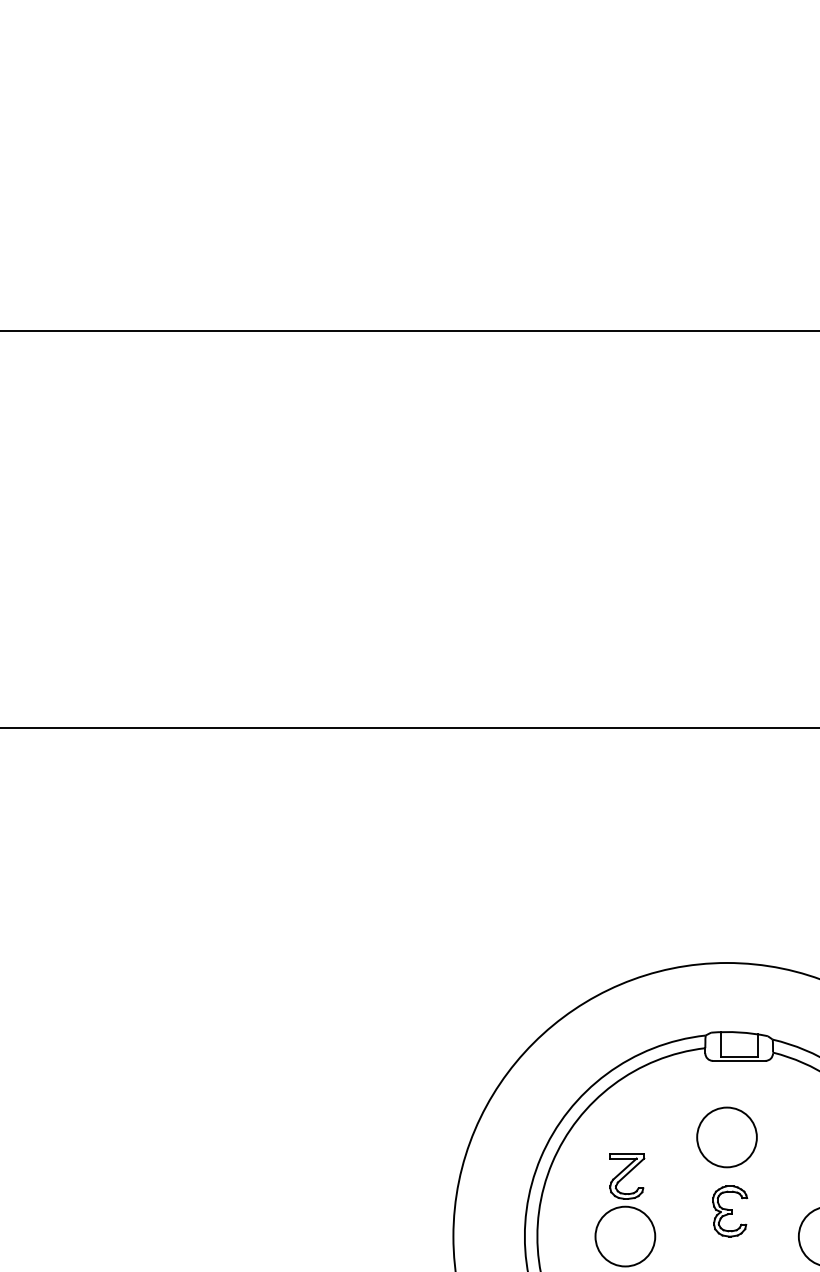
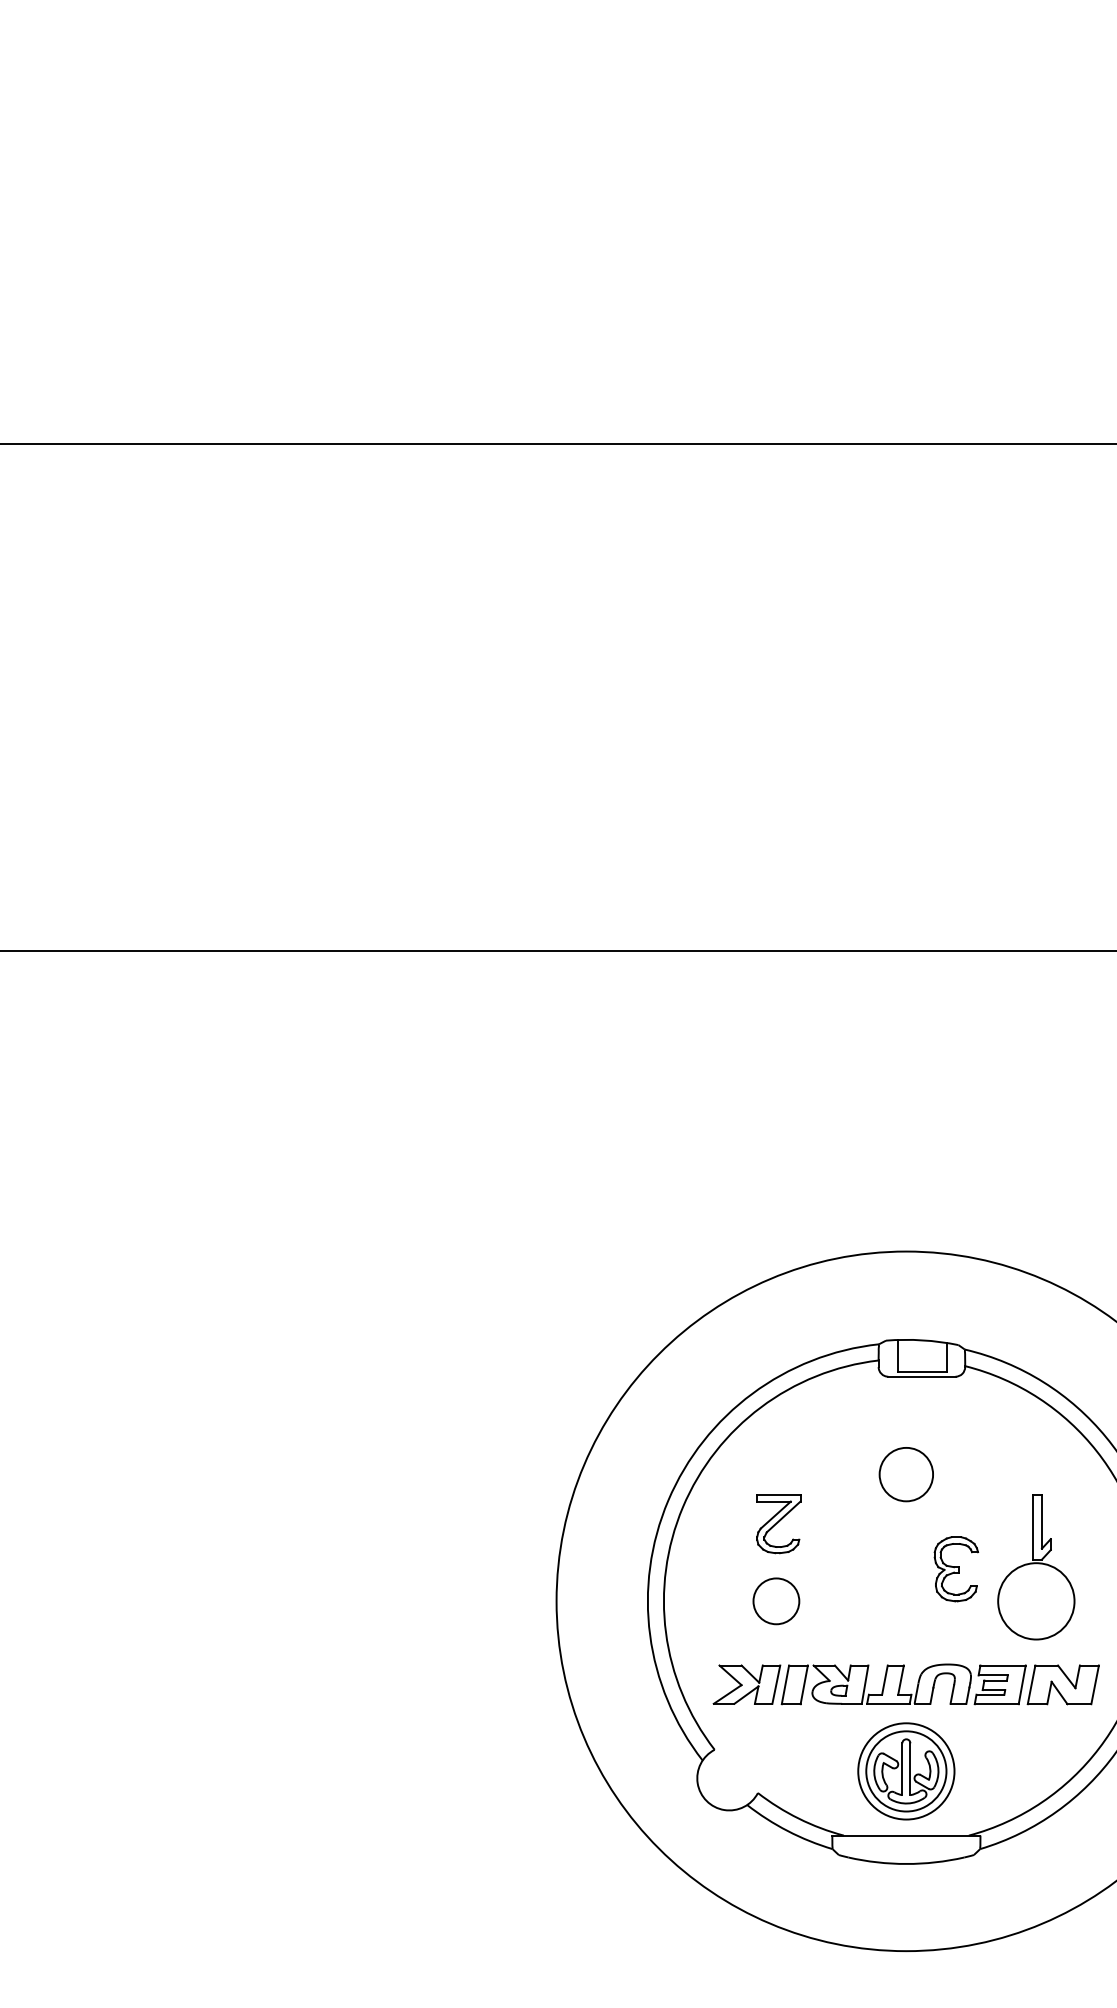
circle: (727, 1137) -> (906, 1474), size x0.7
part: (730, 1211) -> (956, 1569), moved
circle: (625, 1236) -> (776, 1601), size x0.6

